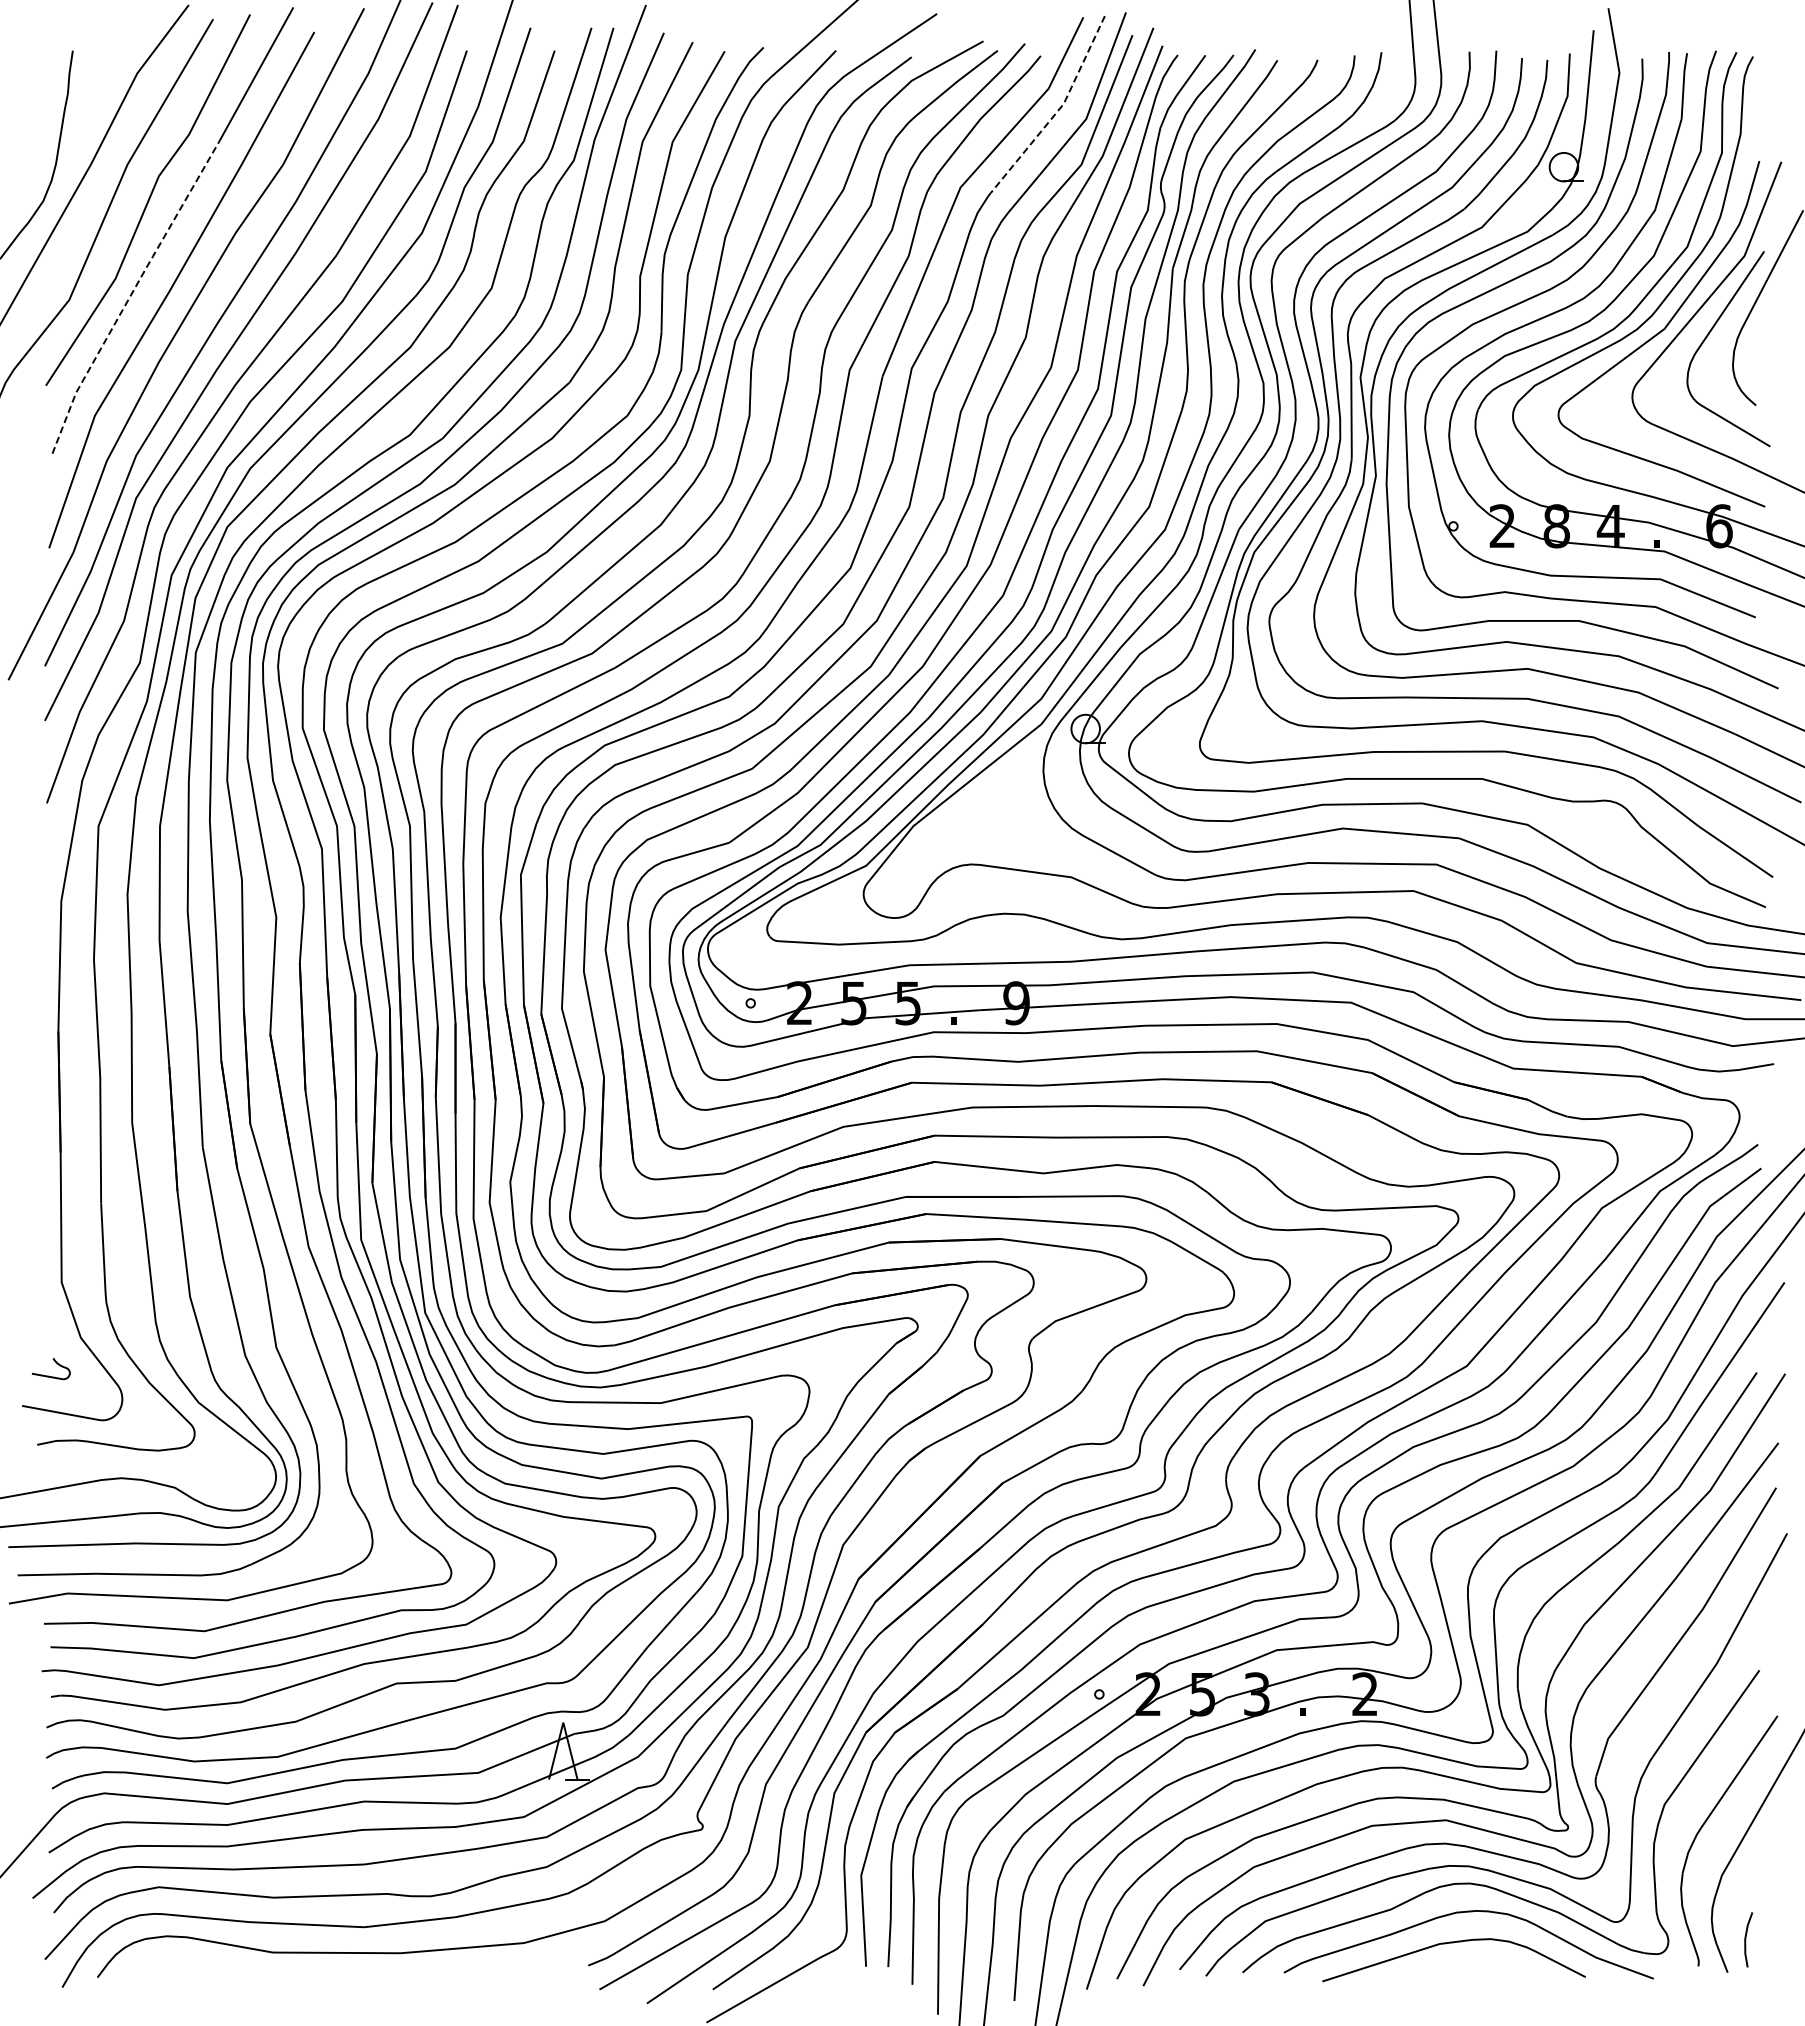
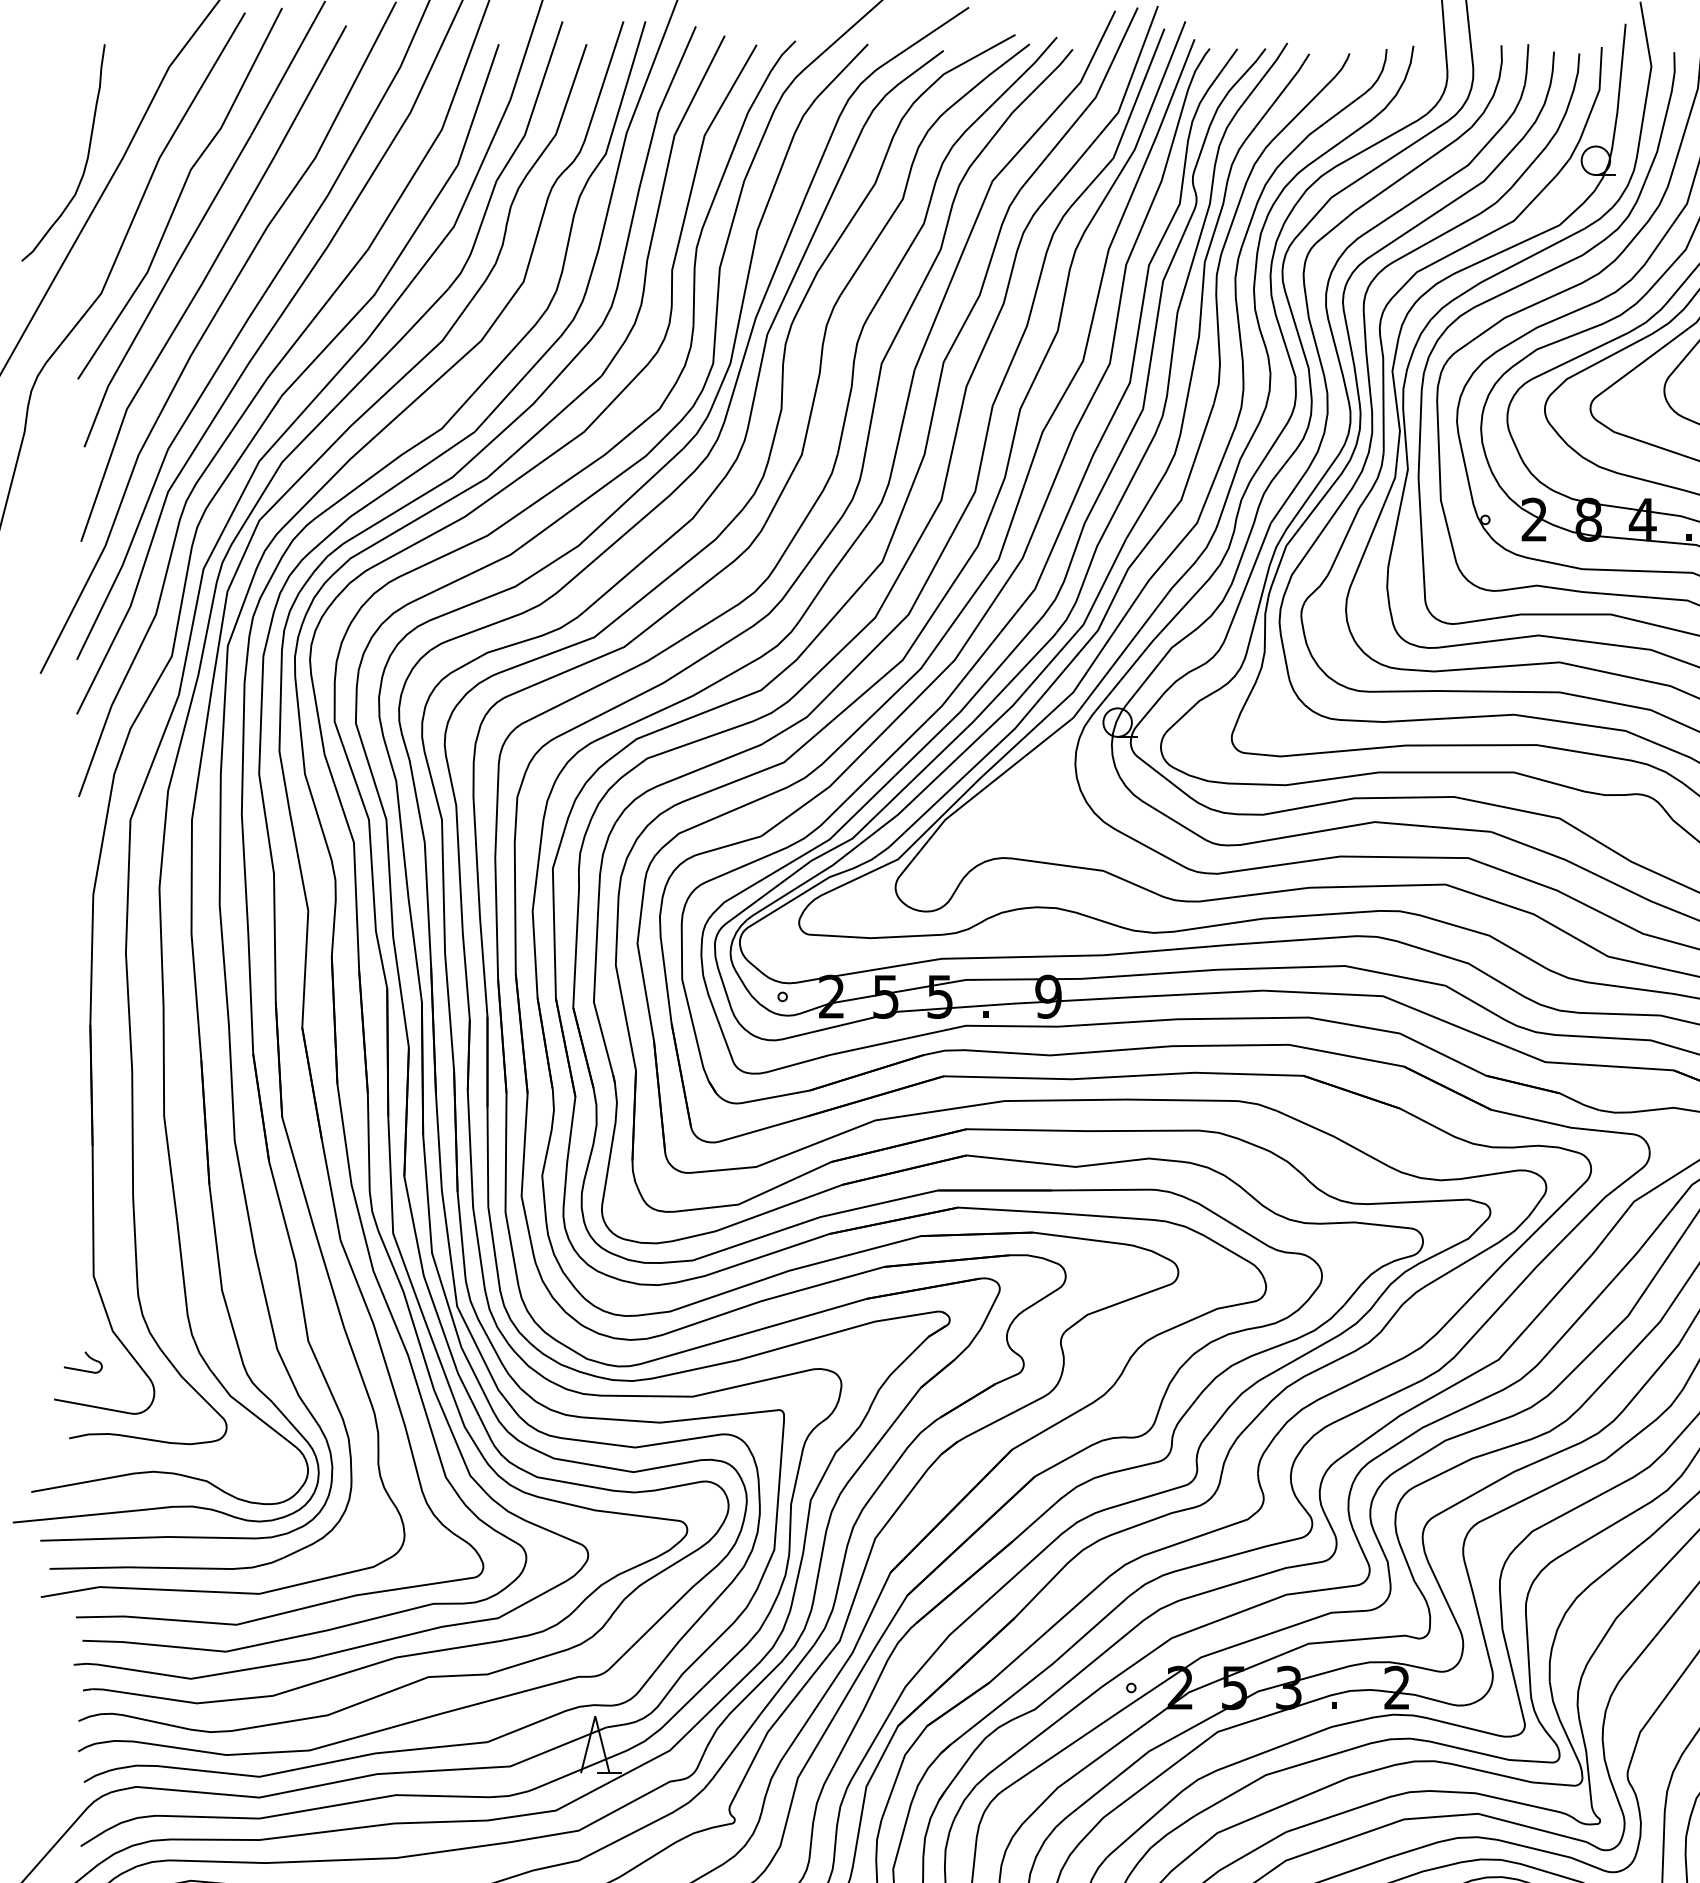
line: (1057, 111) -> (1089, 105), dashed -> solid
line: (130, 295) -> (162, 289), dashed -> solid

